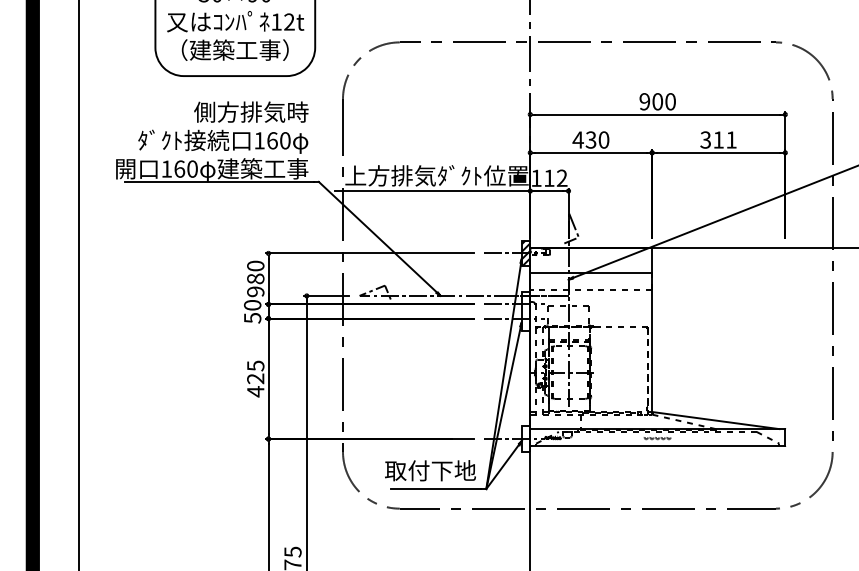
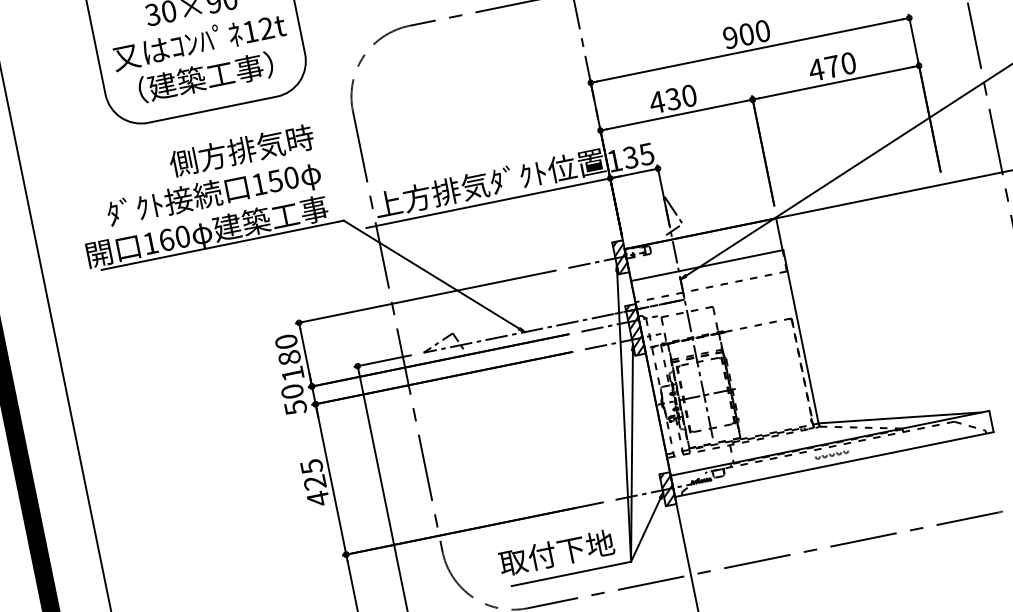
text: (718, 139) -> (832, 66), 311 -> 470
text: (272, 140) -> (275, 180), 160 -> 150
text: (555, 178) -> (638, 156), 112 -> 135
text: (255, 291) -> (292, 373), 980 -> 180
hatch: (525, 311) -> (634, 330), added
hatch: (525, 438) -> (667, 488), added

